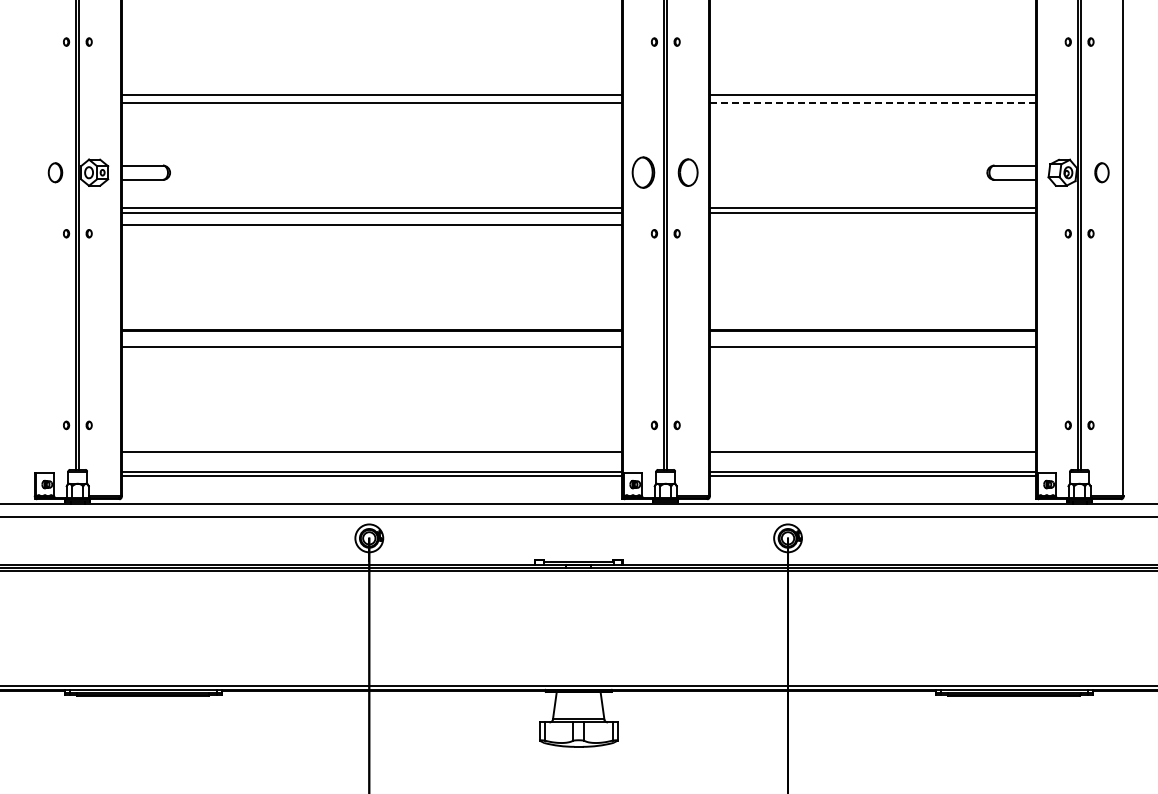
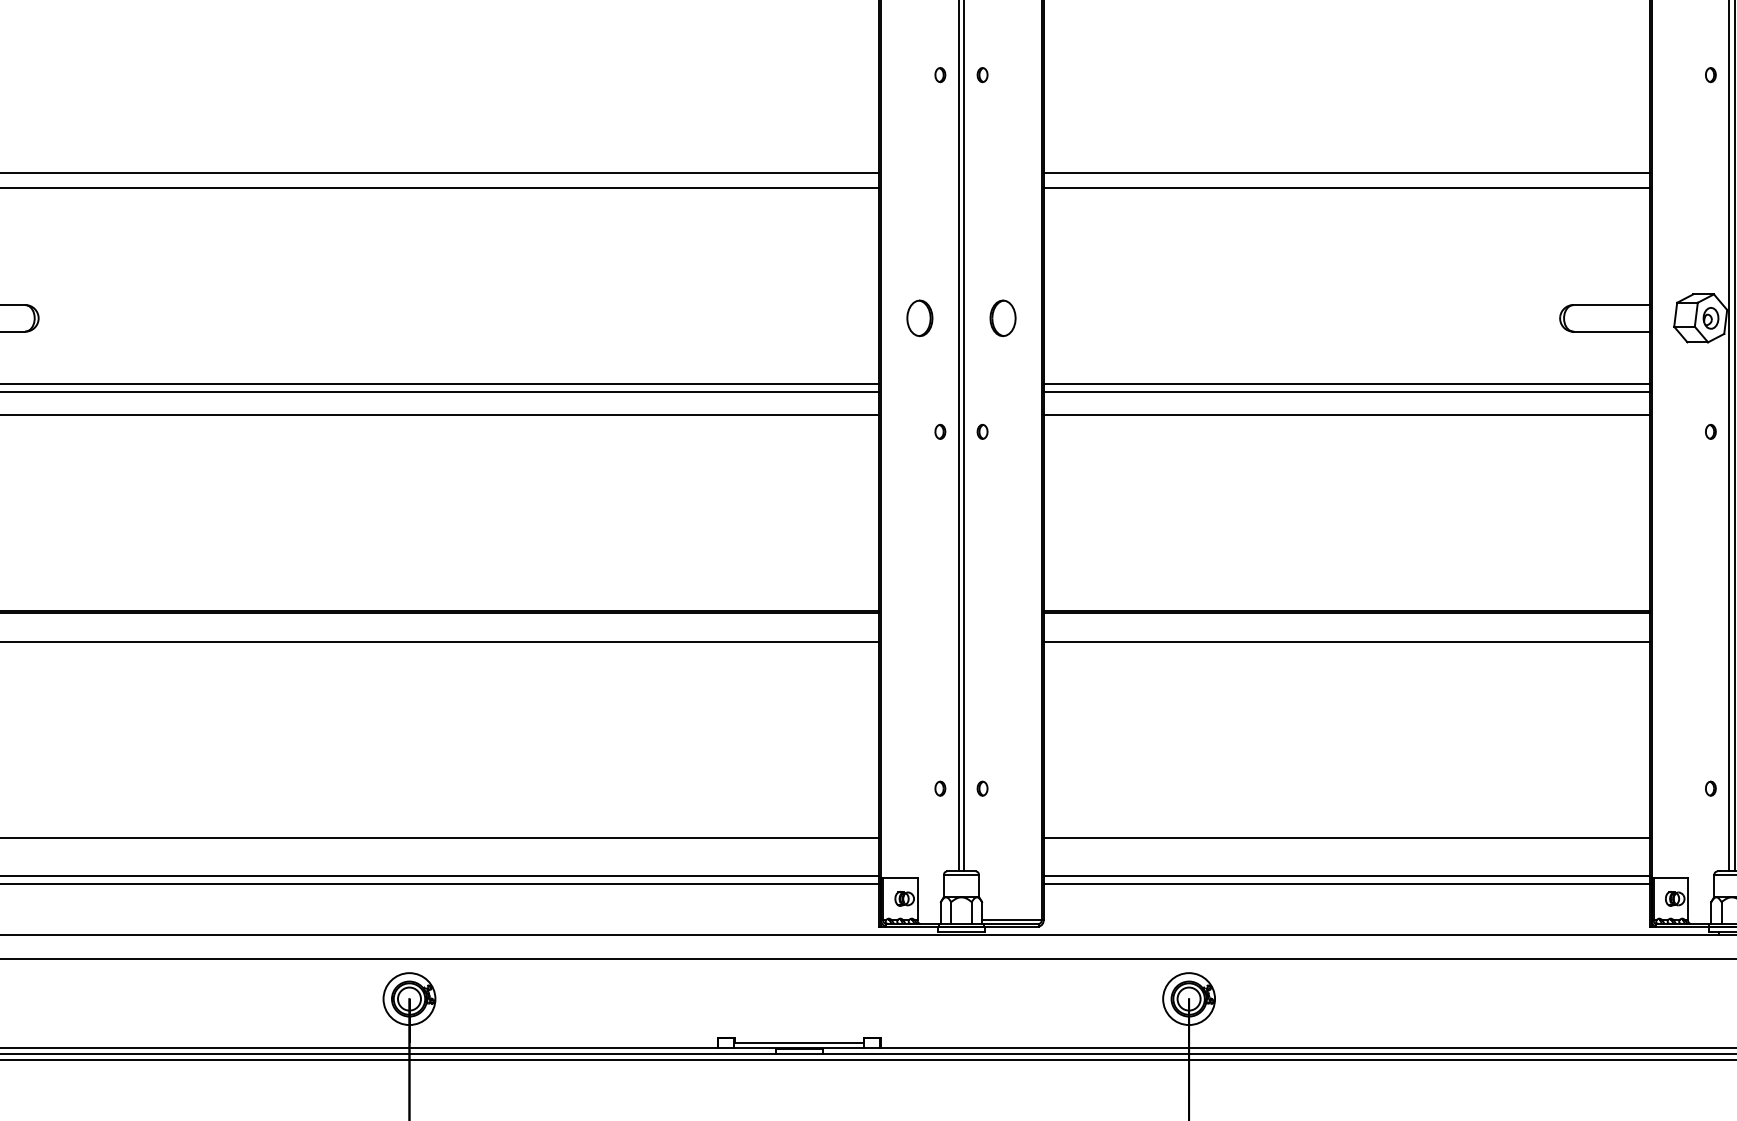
line: (872, 102) -> (1346, 187), dashed -> solid
part: (643, 172) -> (919, 317), size x0.62
part: (687, 172) -> (1001, 317), size x0.71
line: (872, 224) -> (1346, 414), added

